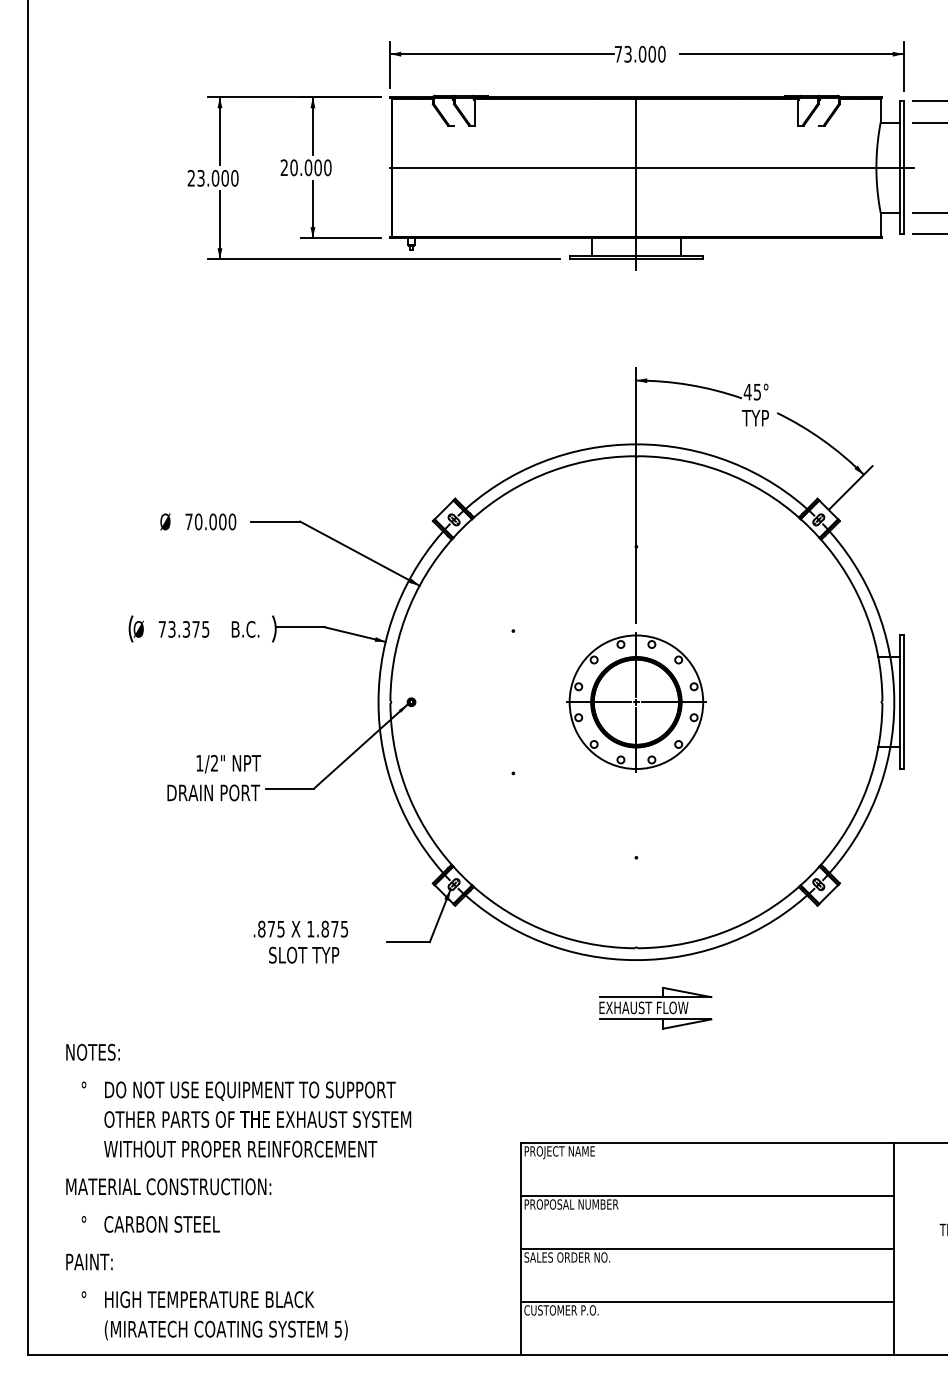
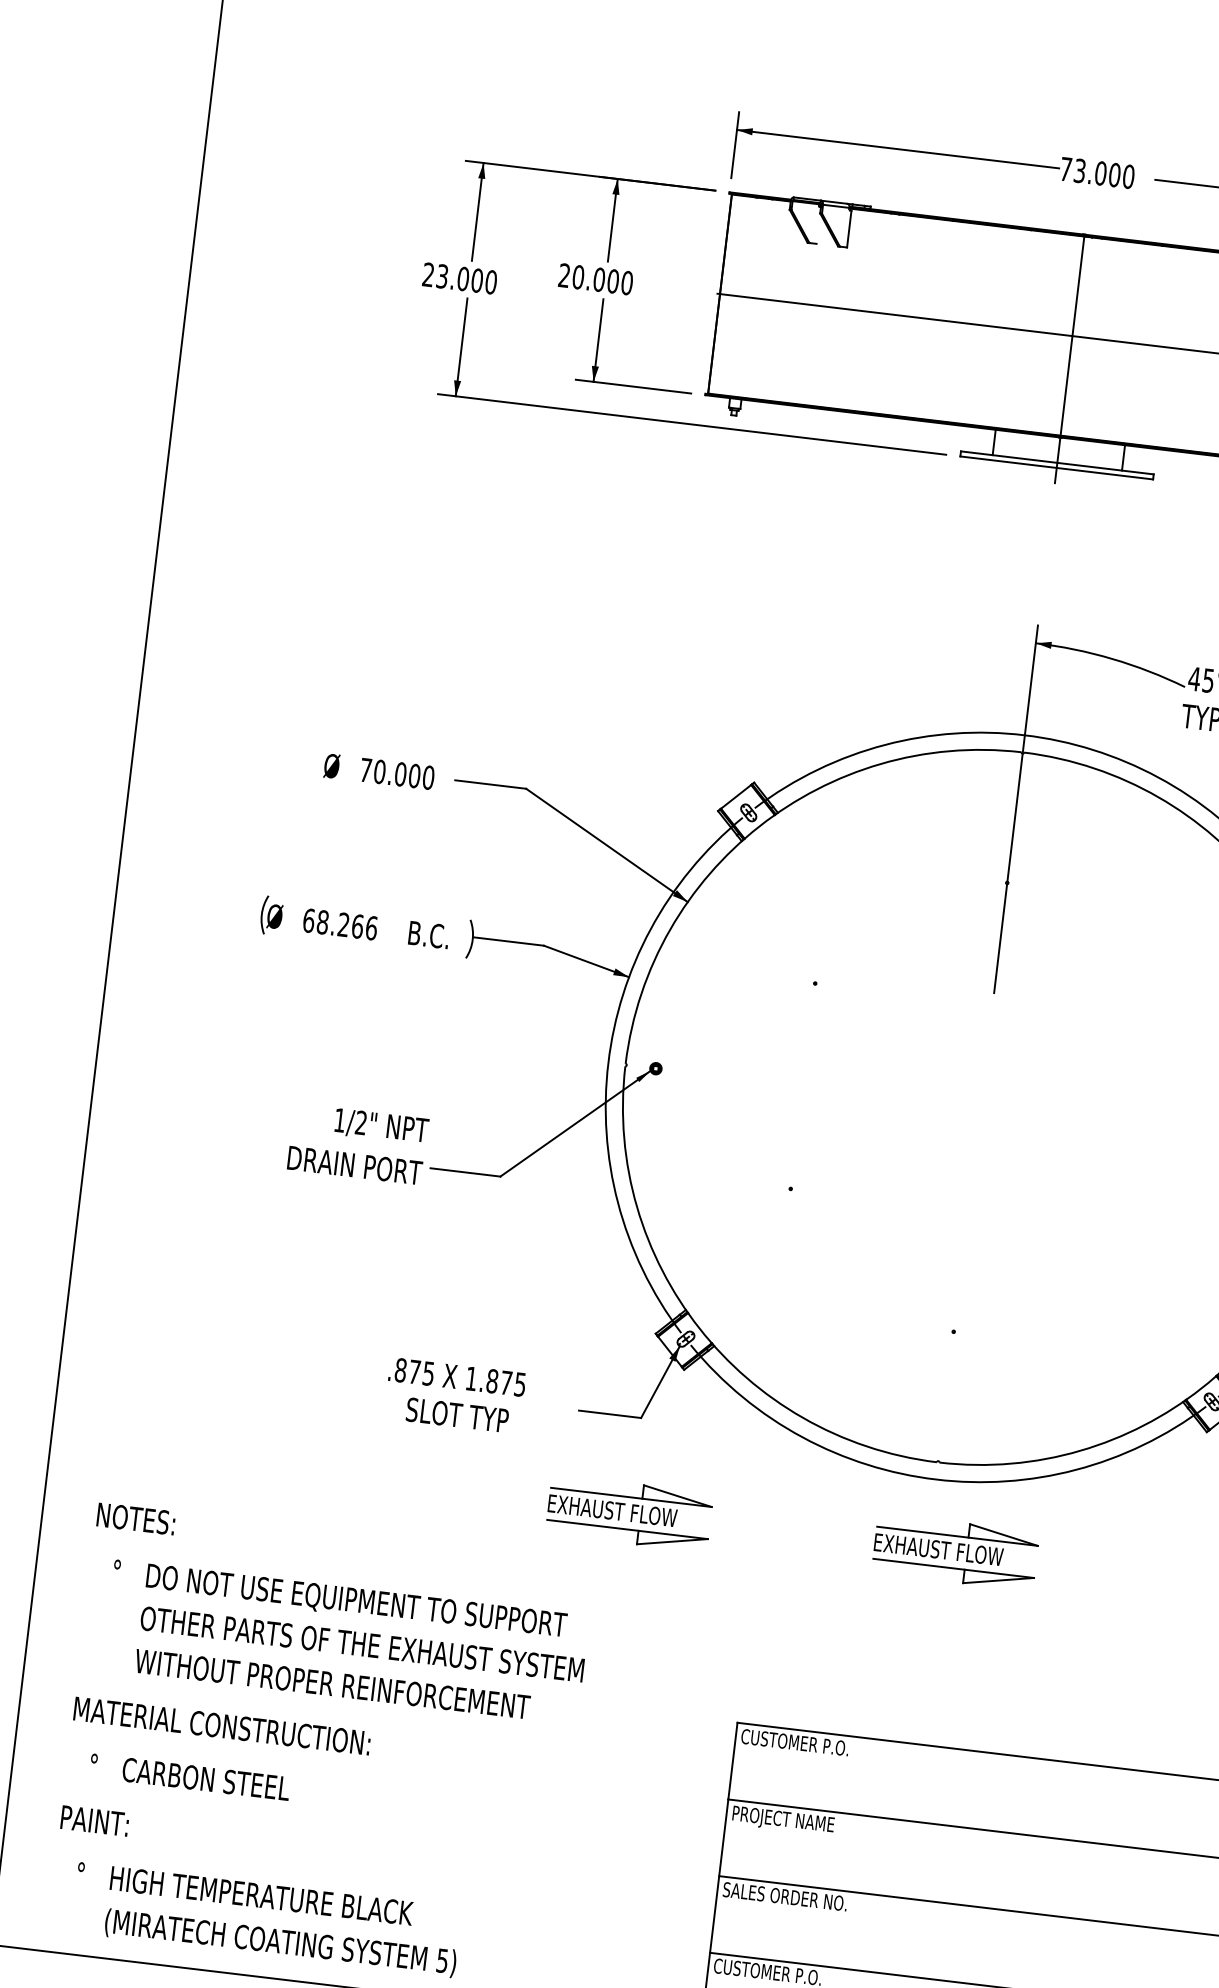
text: (183, 629) -> (339, 924), 73.375 -> 68.266
part: (636, 702) -> (980, 1107), removed
part: (429, 1008) -> (629, 1513), added
text: (561, 1152) -> (794, 1744), PROJECT NAME -> CUSTOMER P.O.
text: (580, 1205) -> (813, 1823), PROPOSAL NUMBER -> PROJECT NAME

